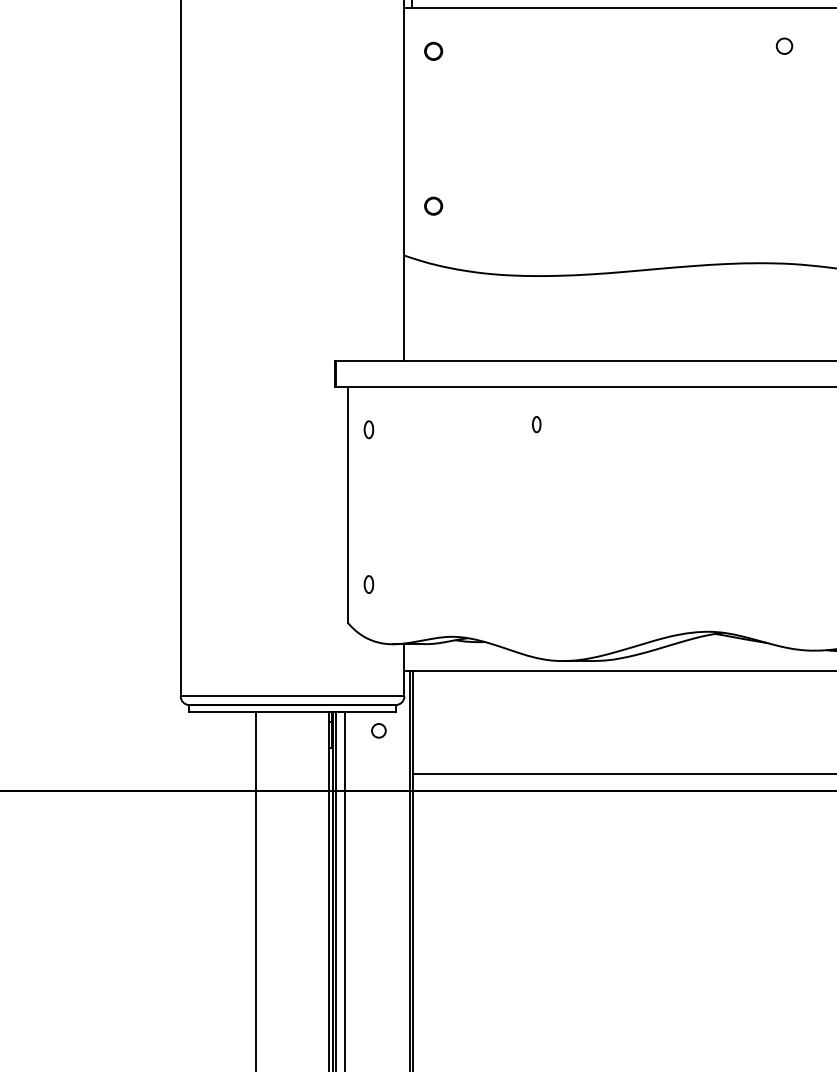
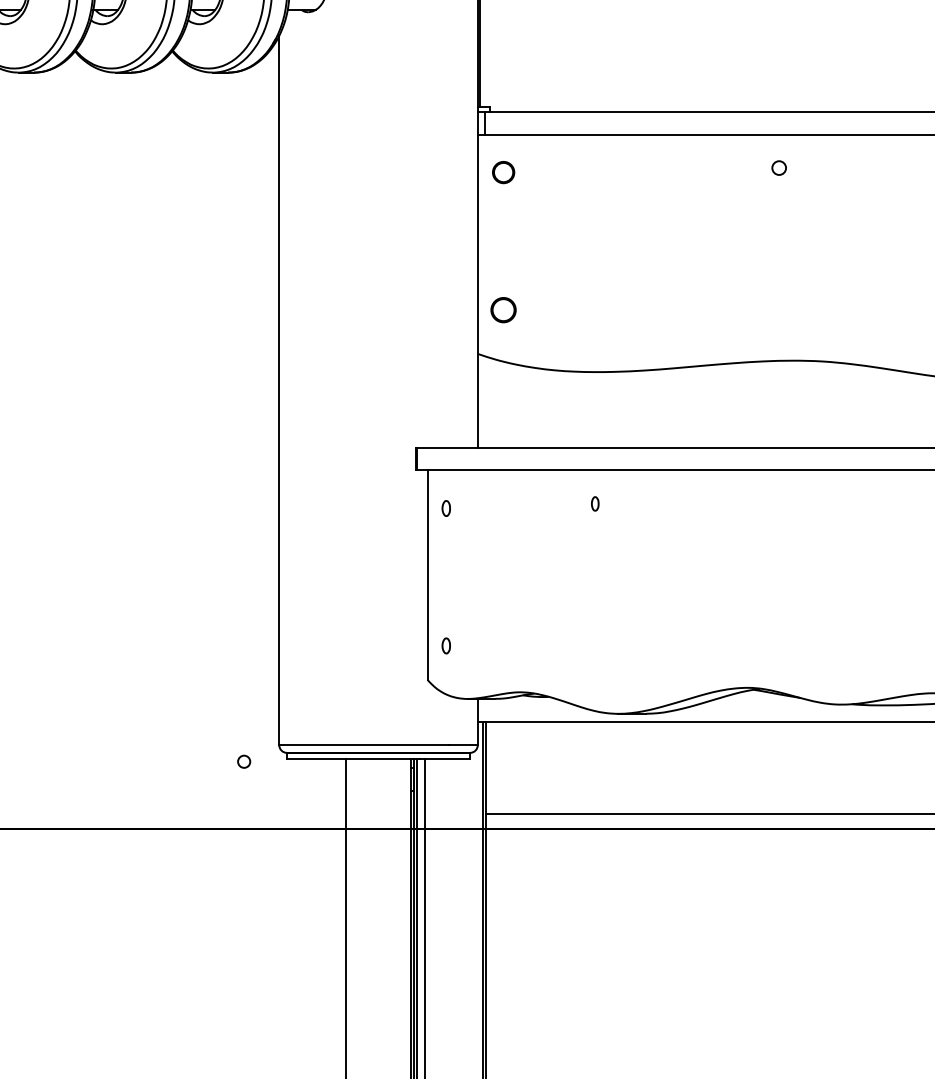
circle: (783, 45) -> (778, 167), moved
circle: (433, 51) -> (503, 172), size x1.4
circle: (433, 205) -> (503, 309), size x1.6
circle: (379, 730) -> (244, 761), moved

